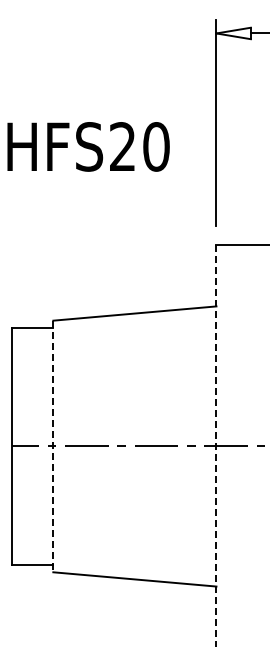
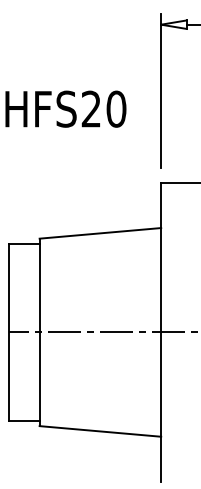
line: (53, 446) -> (39, 332), dashed -> solid
line: (216, 446) -> (161, 332), dashed -> solid

